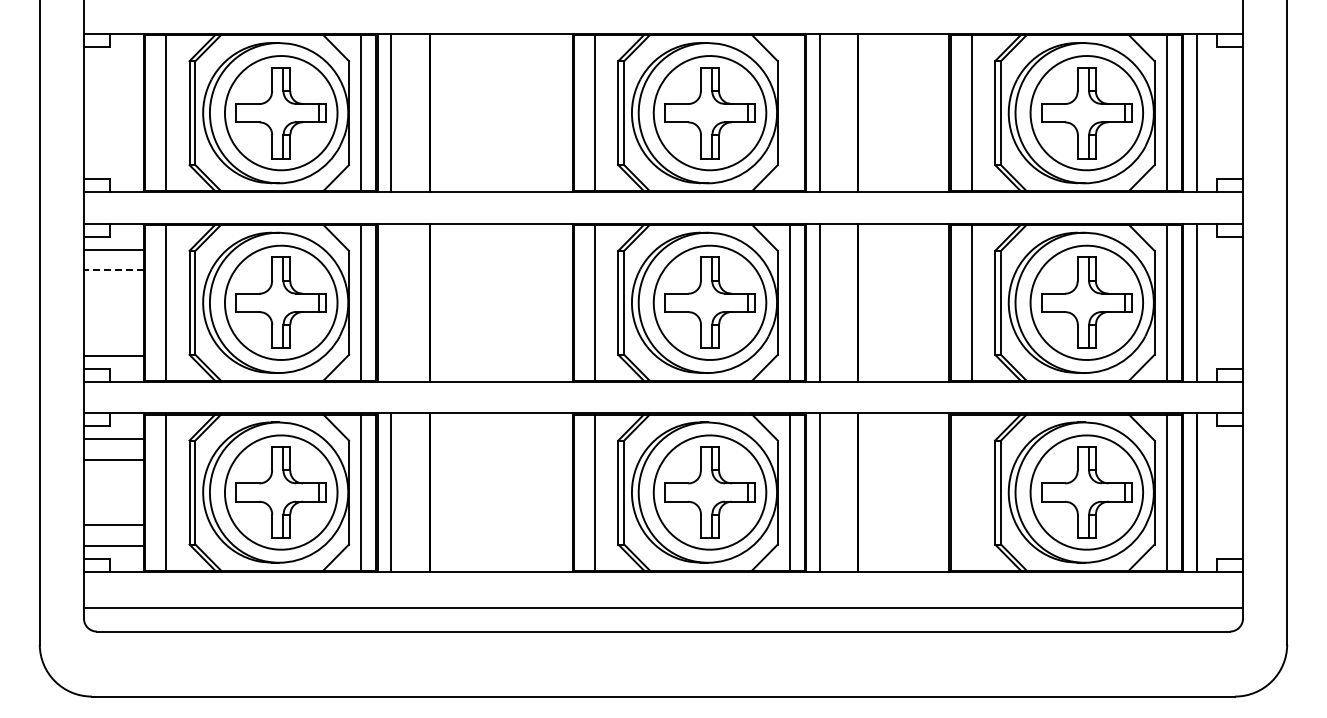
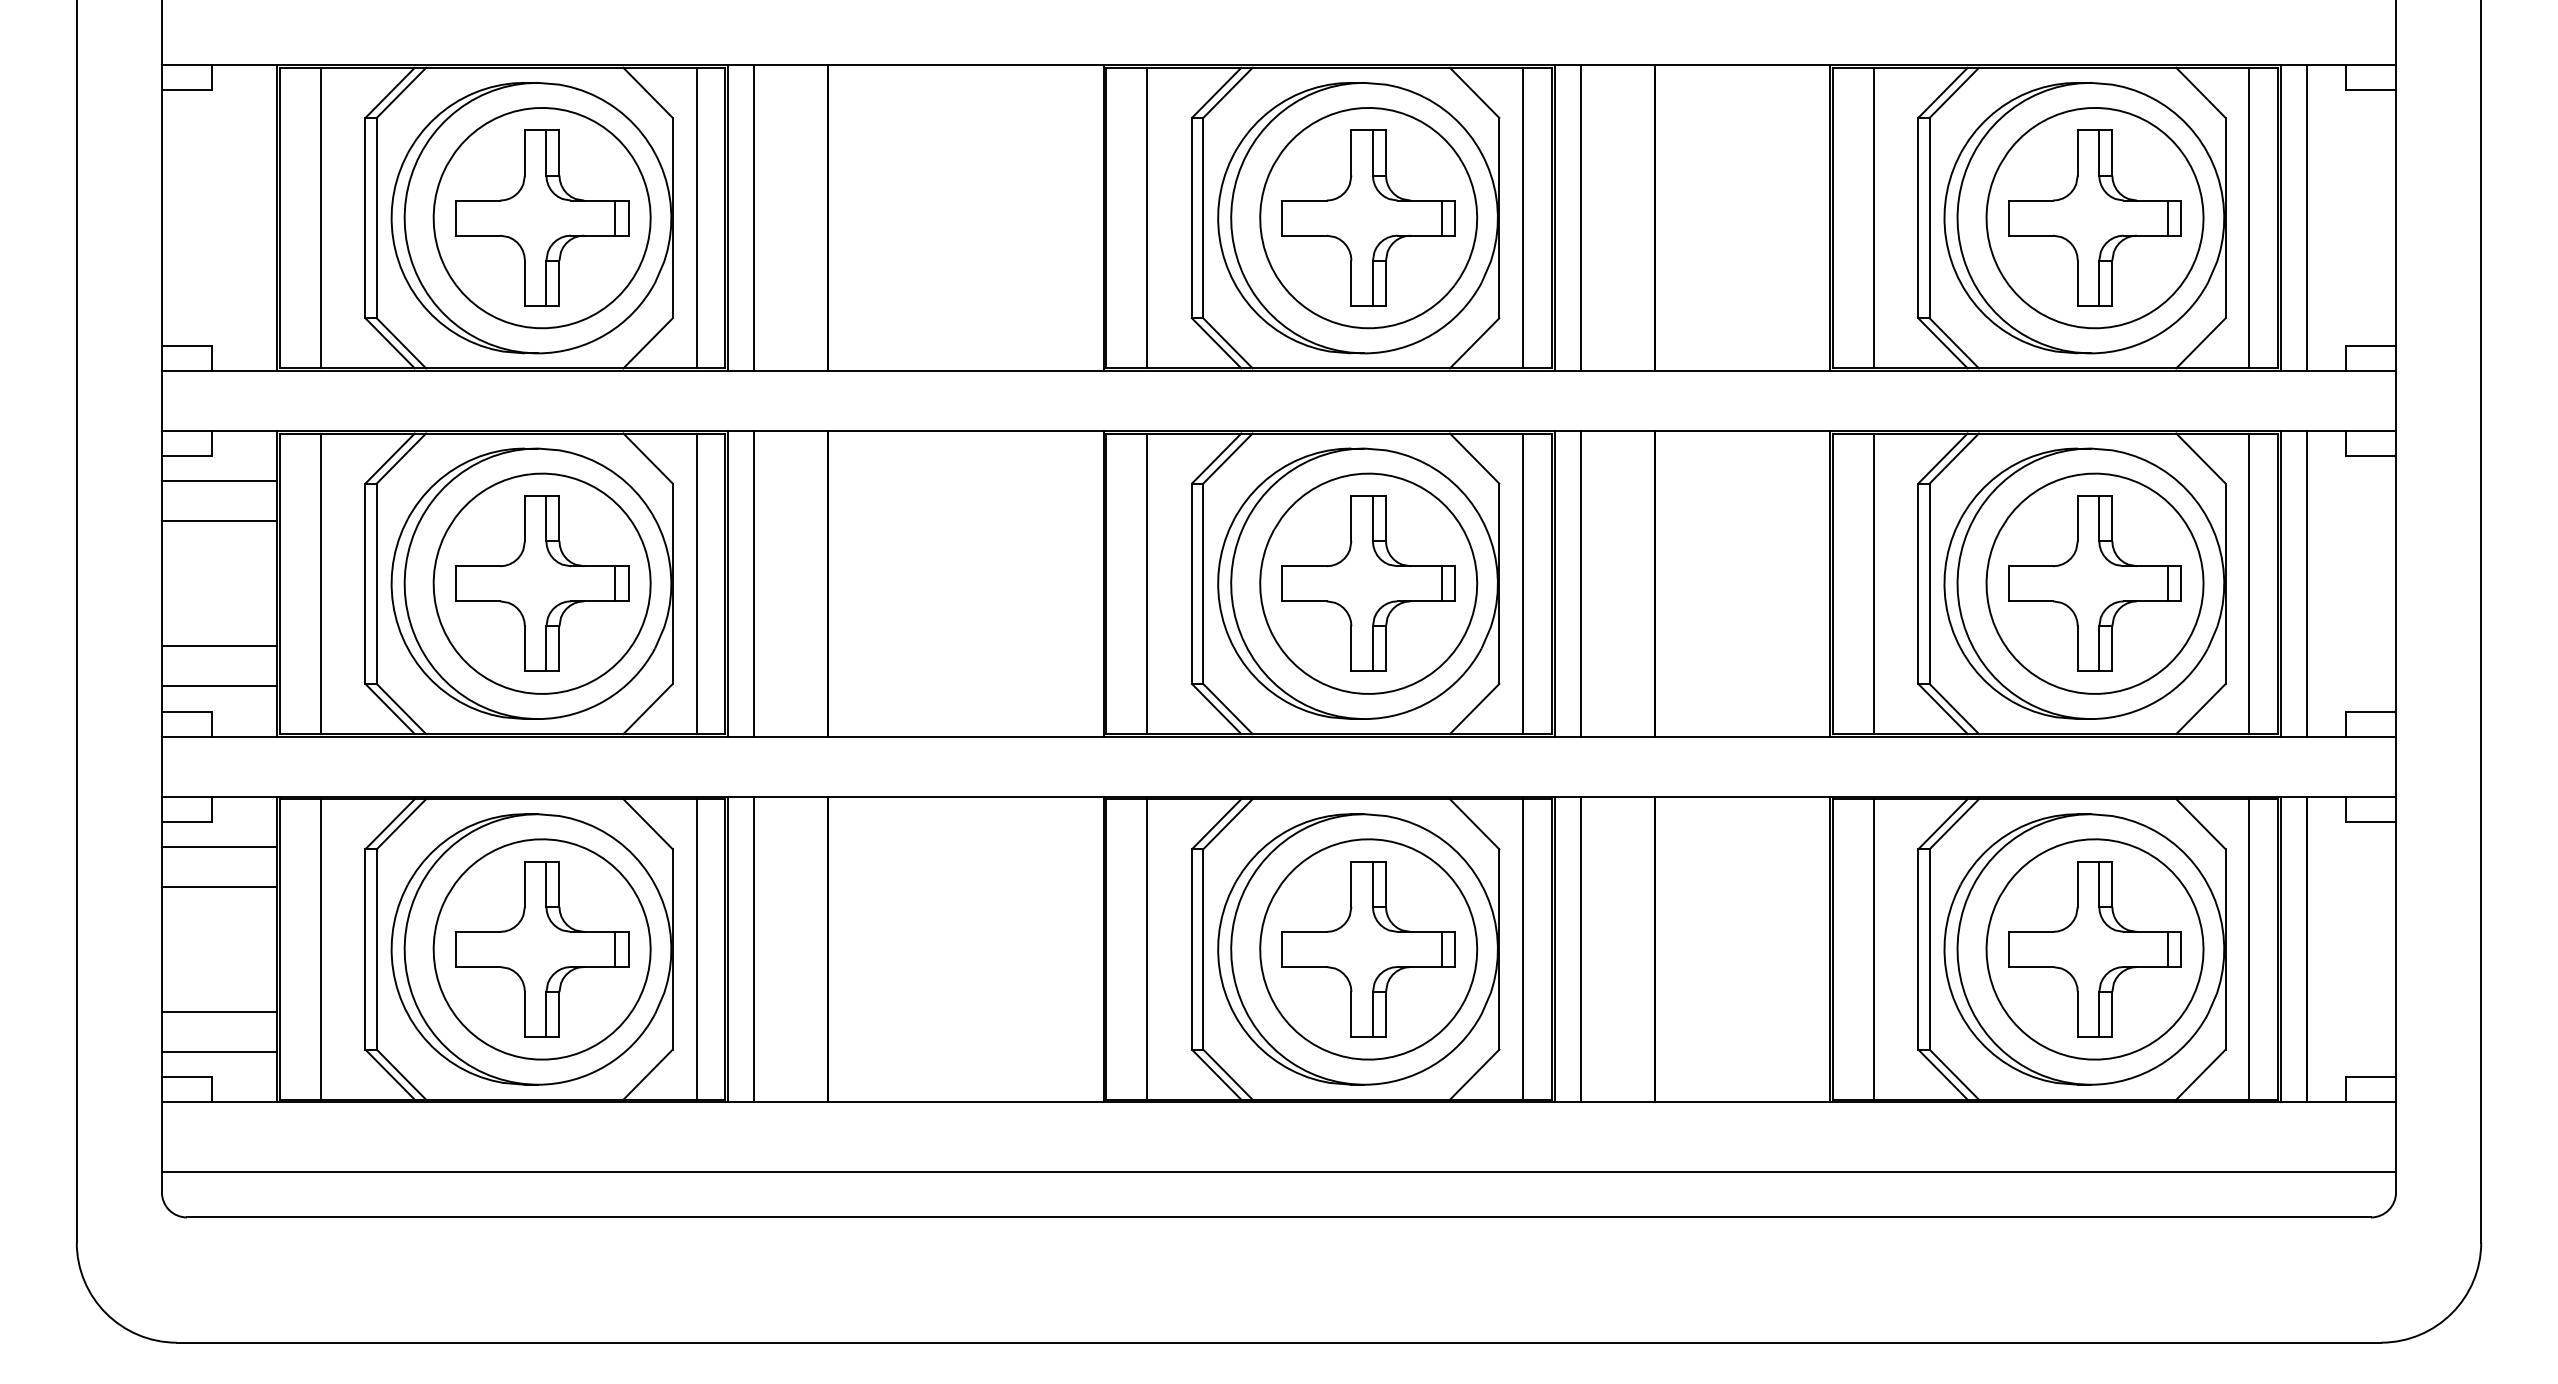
line: (790, 113) -> (1523, 218), added
line: (113, 270) -> (218, 521), dashed -> solid
line: (391, 302) -> (754, 583), added
line: (113, 335) -> (218, 646), added
line: (972, 492) -> (1874, 949), added

